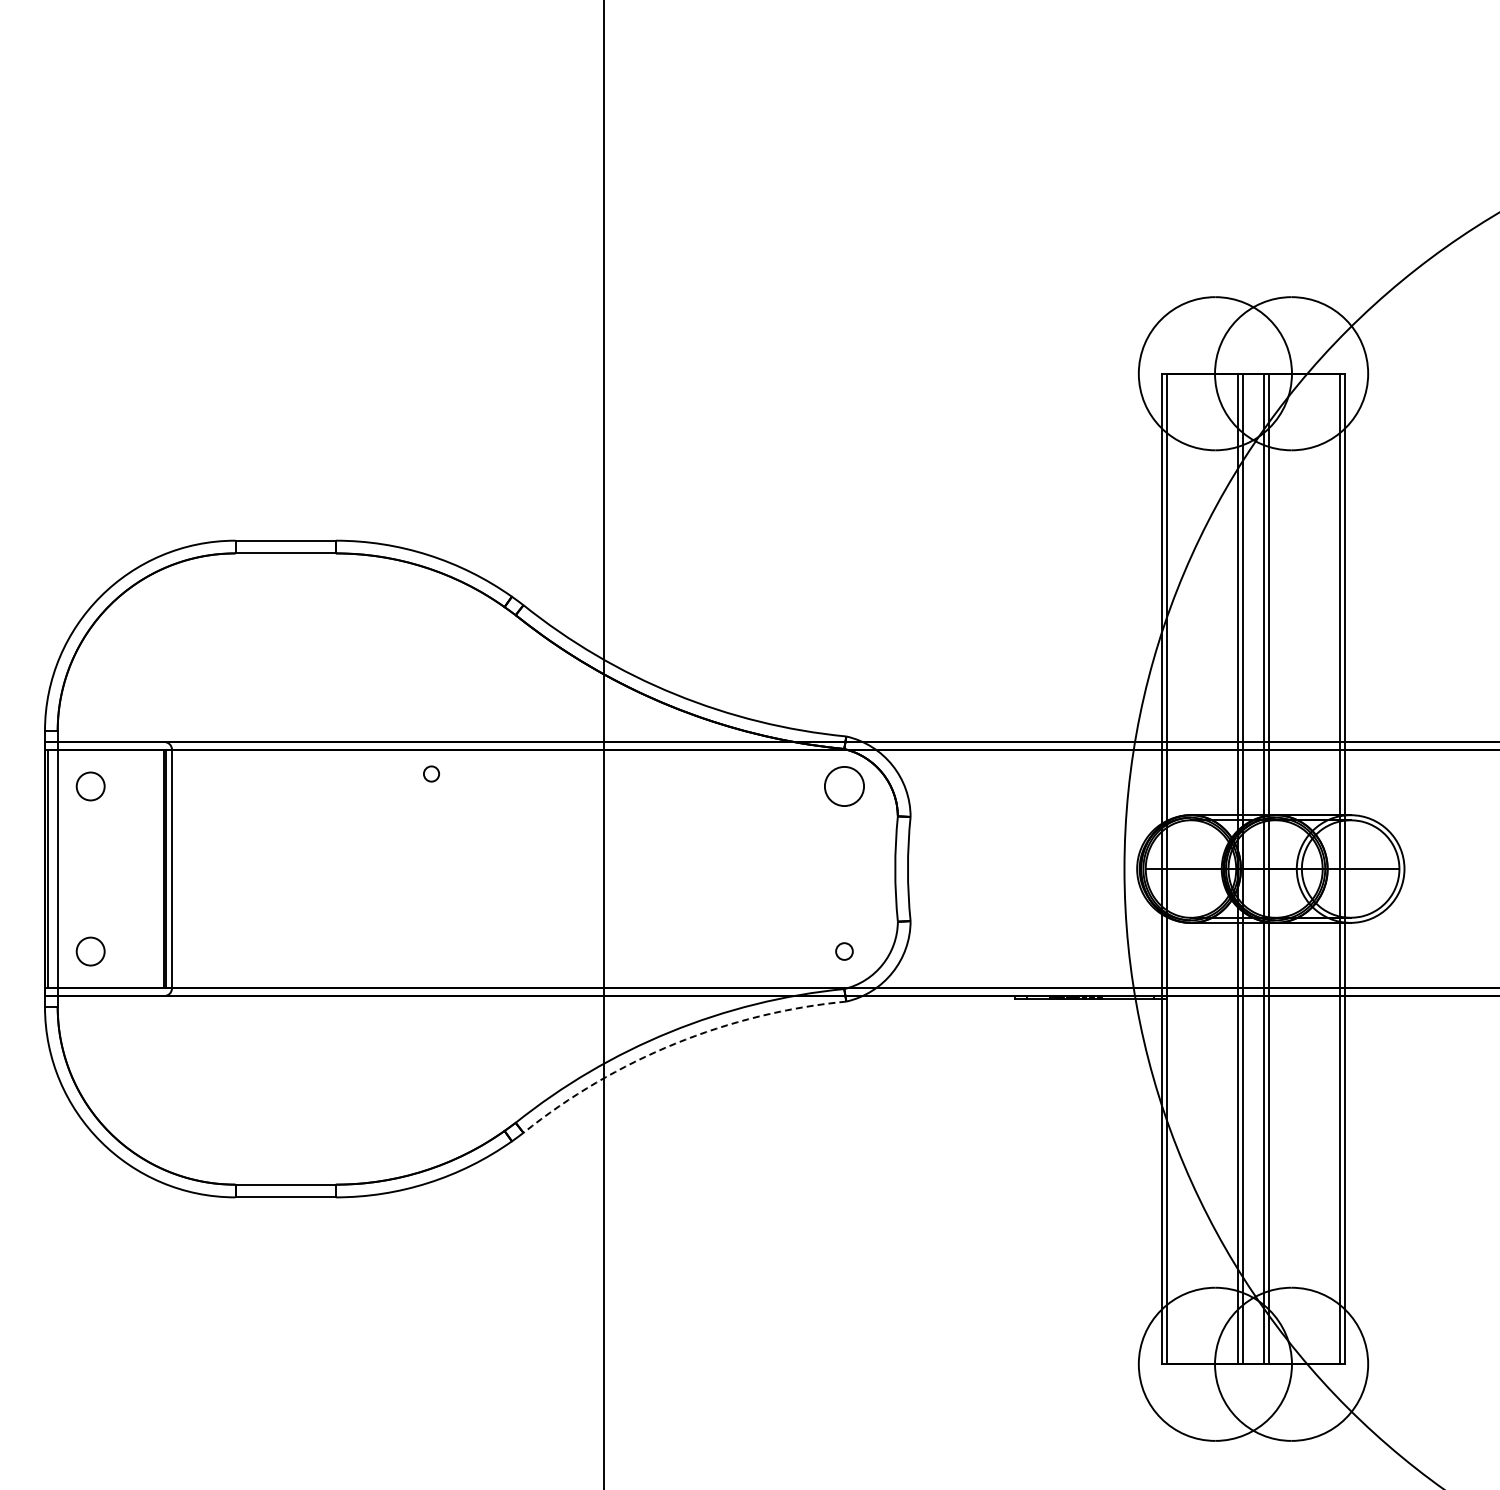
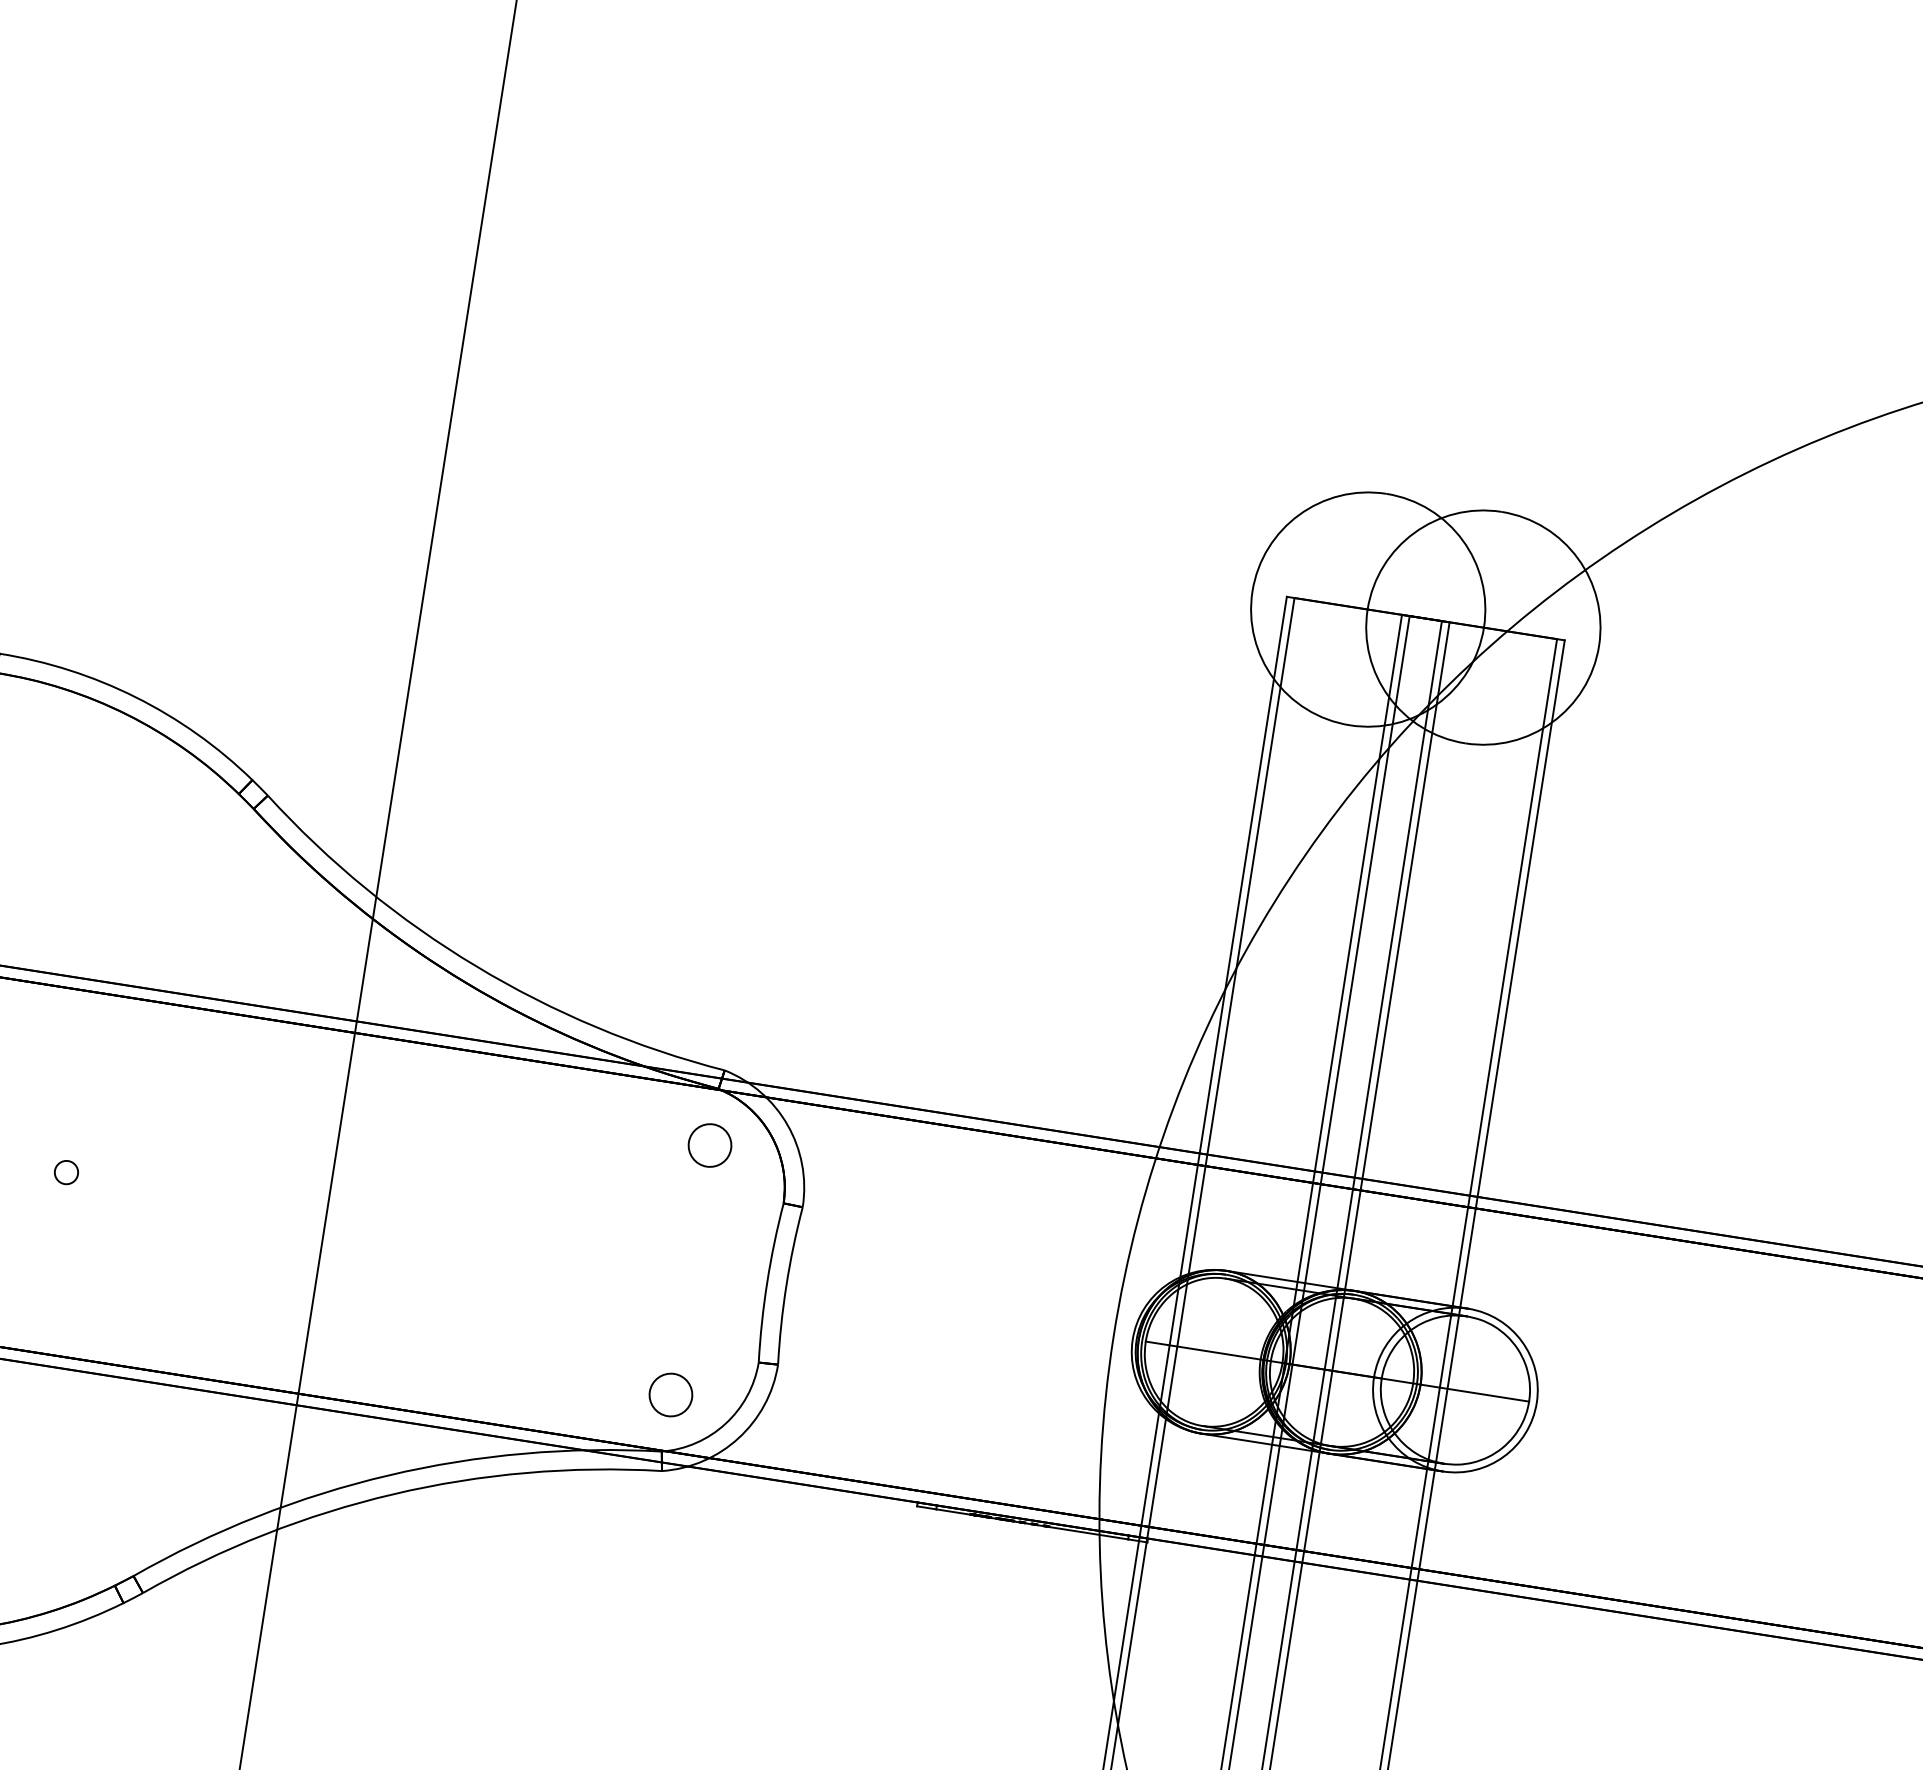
circle: (431, 773) -> (66, 1171), moved
circle: (844, 786) -> (710, 1145), size x0.71
circle: (844, 951) -> (671, 1394), size x1.67
arc: (675, 1043) -> (393, 1493), dashed -> solid

